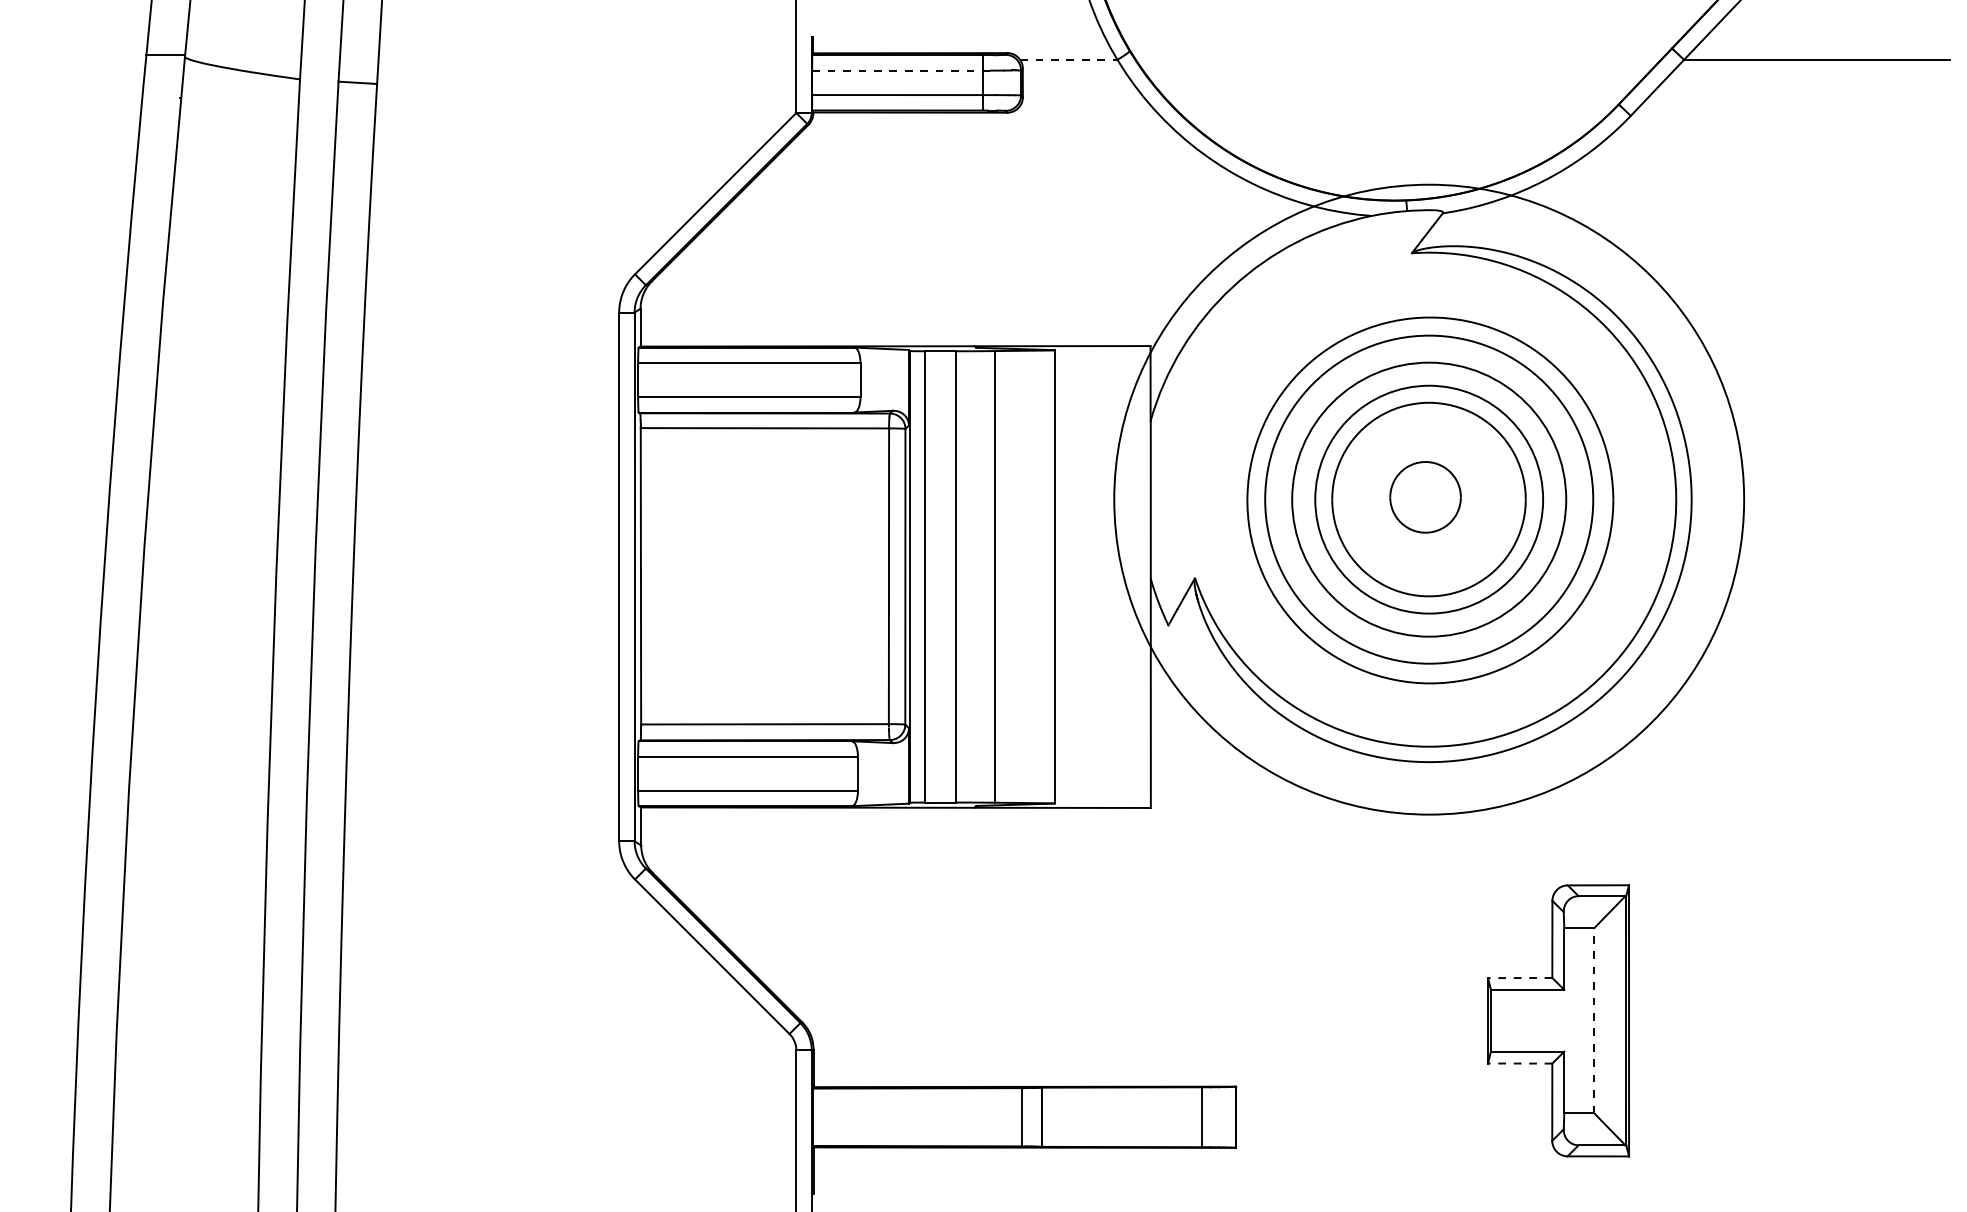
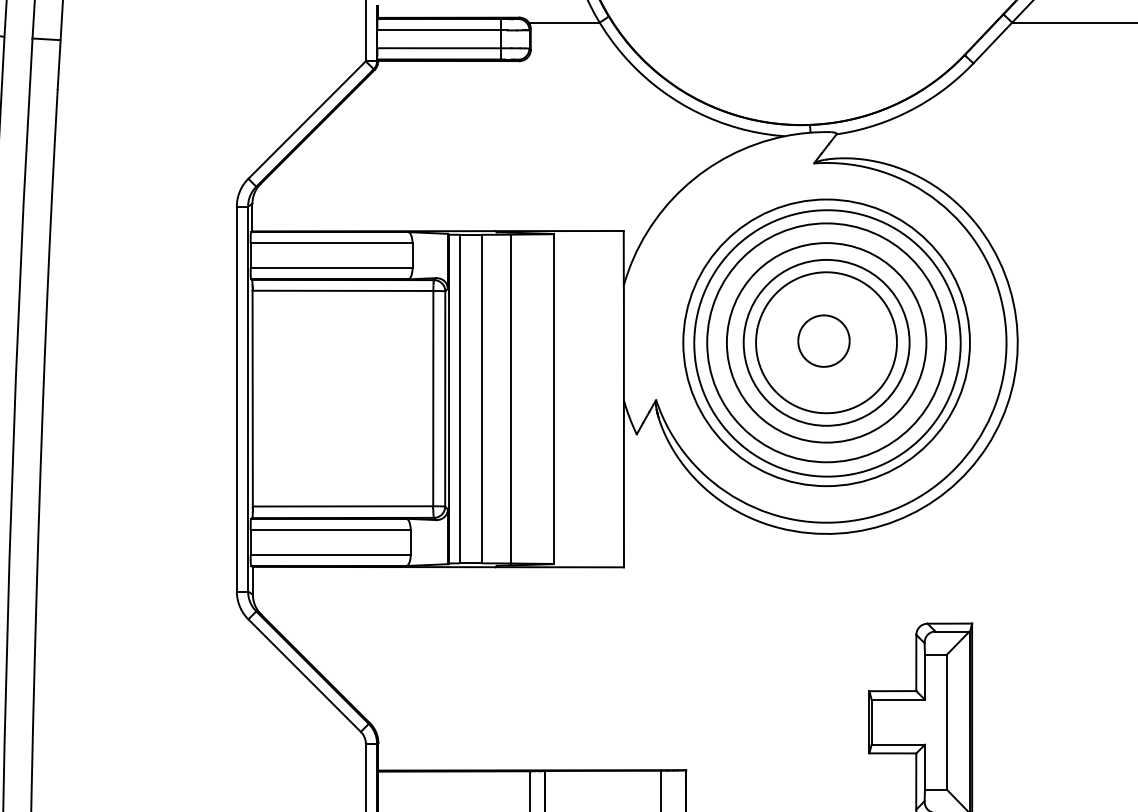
line: (1068, 59) -> (564, 22), dashed -> solid
line: (902, 70) -> (443, 30), dashed -> solid
circle: (1429, 499) -> (826, 342), size x0.62
line: (1519, 978) -> (892, 691), dashed -> solid
line: (1594, 1020) -> (946, 722), dashed -> solid
line: (1519, 1063) -> (892, 753), dashed -> solid

